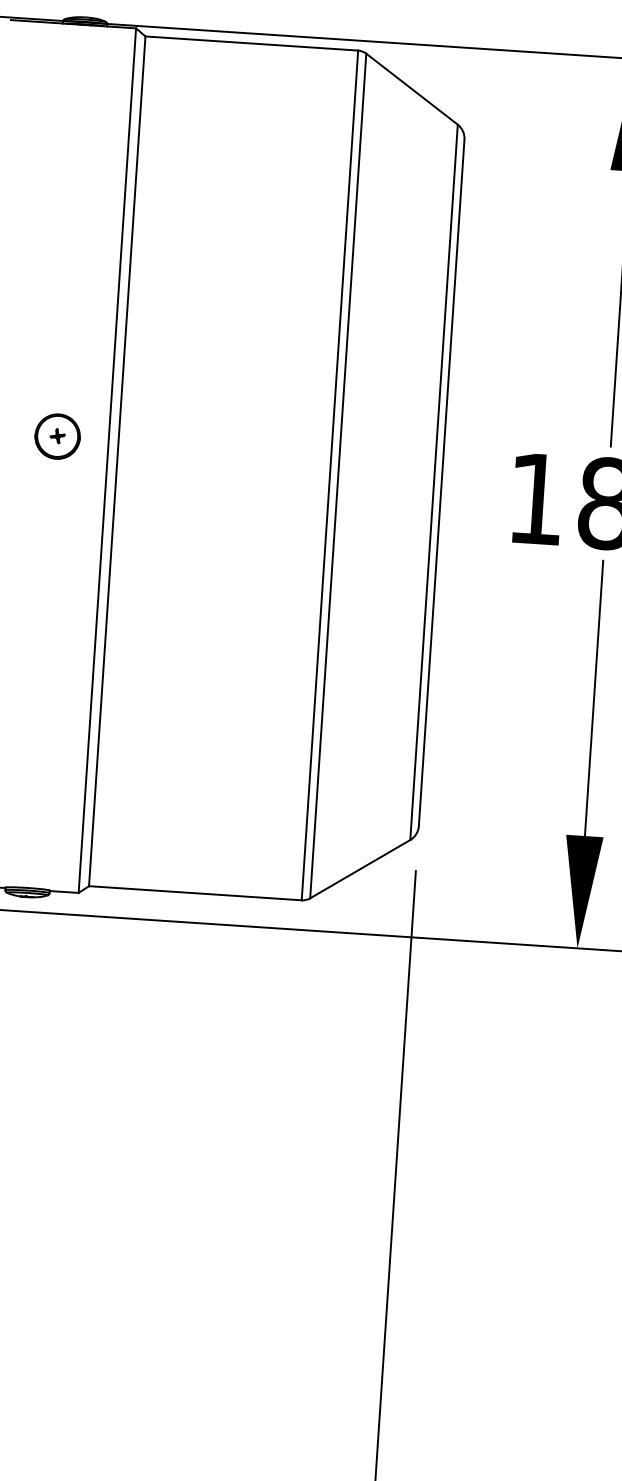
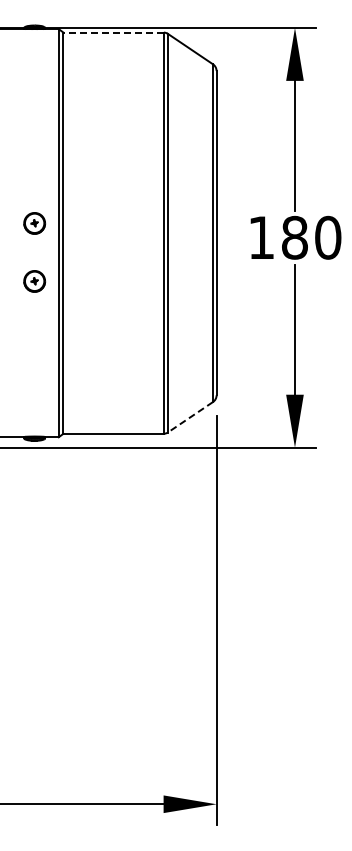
line: (251, 43) -> (113, 32), solid -> dashed
part: (49, 559) -> (34, 281), added
line: (358, 869) -> (189, 417), solid -> dashed

